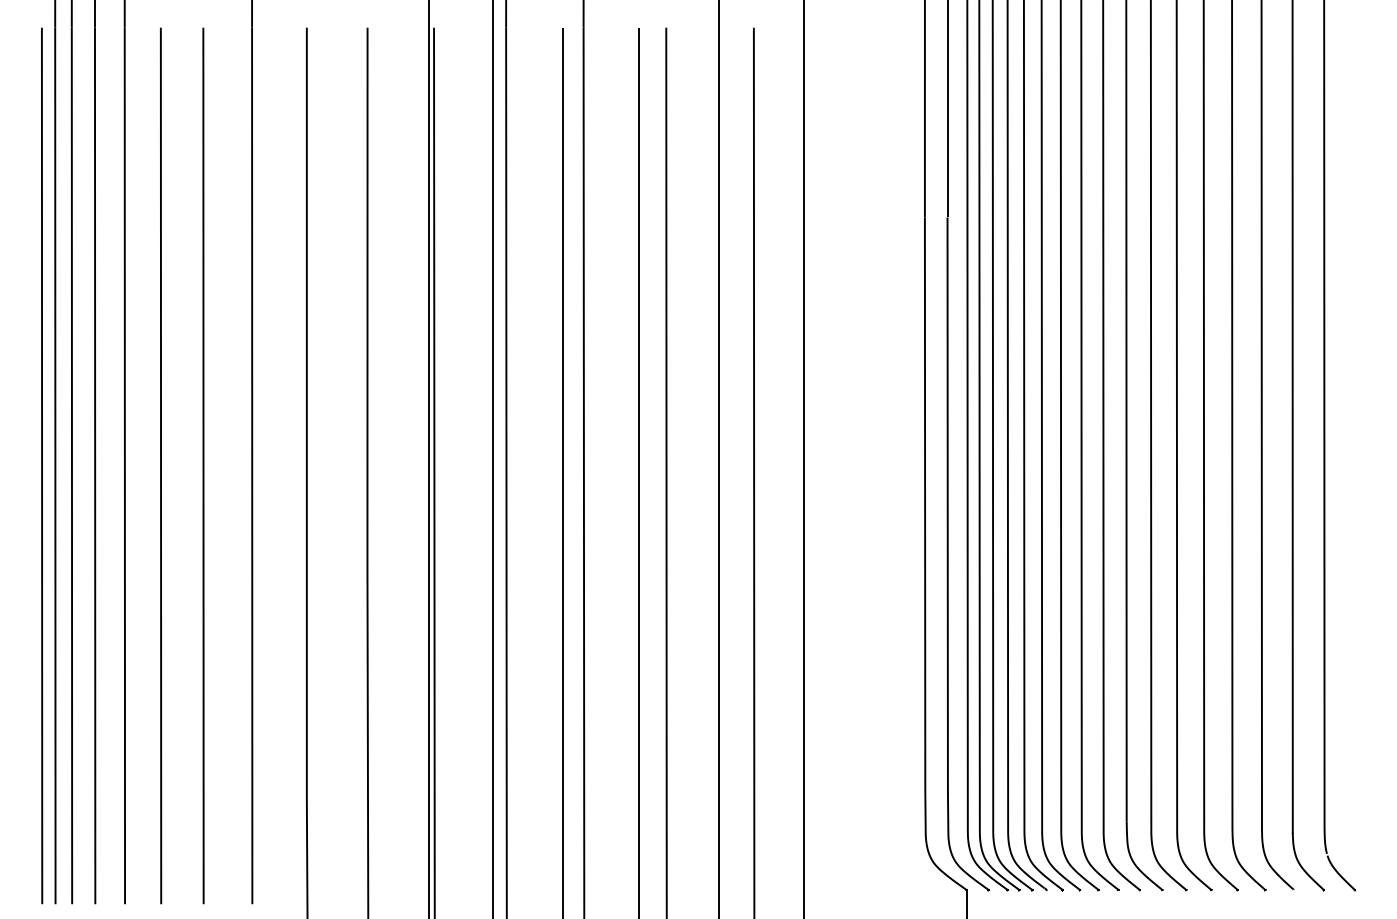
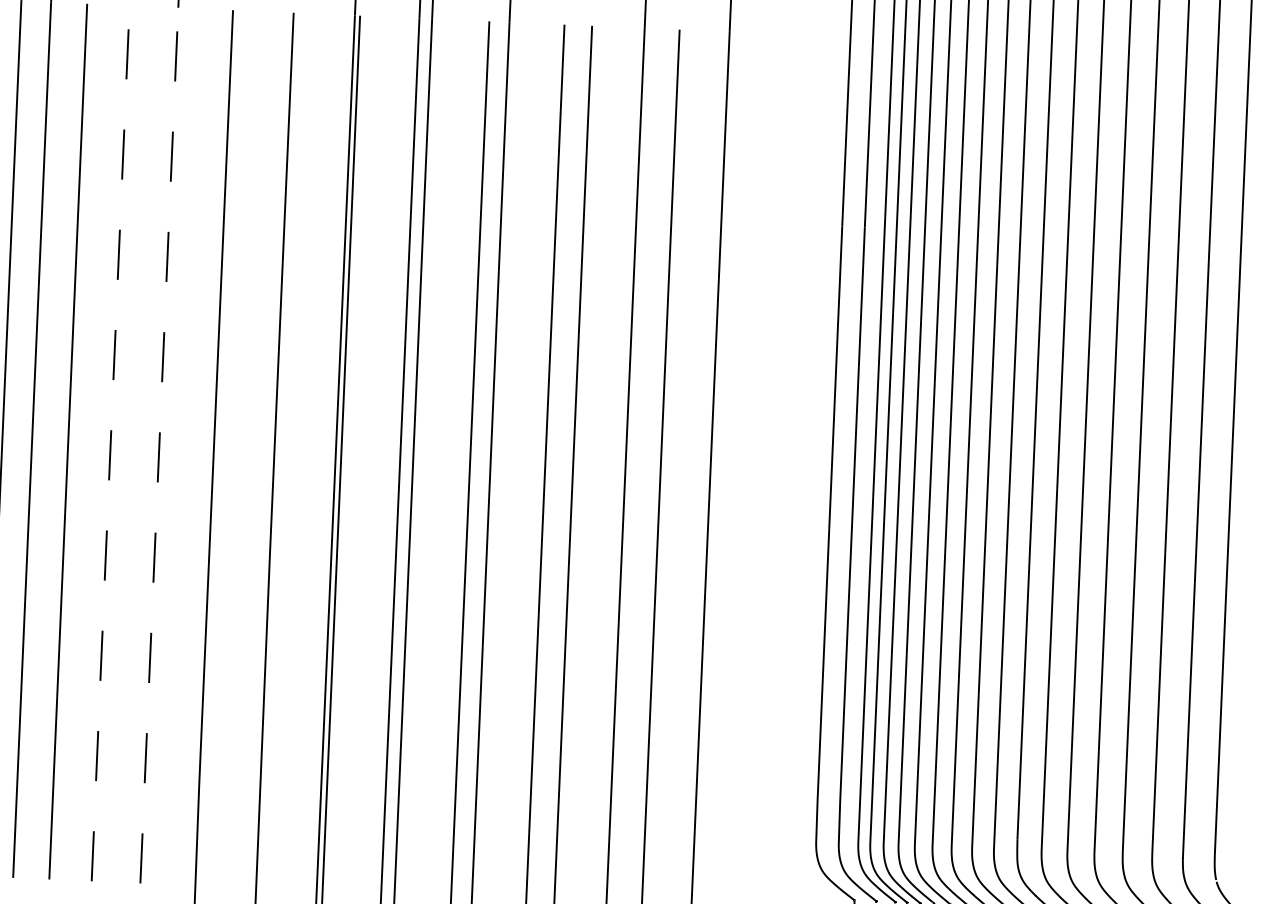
line: (203, 465) -> (110, 443), solid -> dashed
line: (252, 465) -> (159, 445), solid -> dashed

